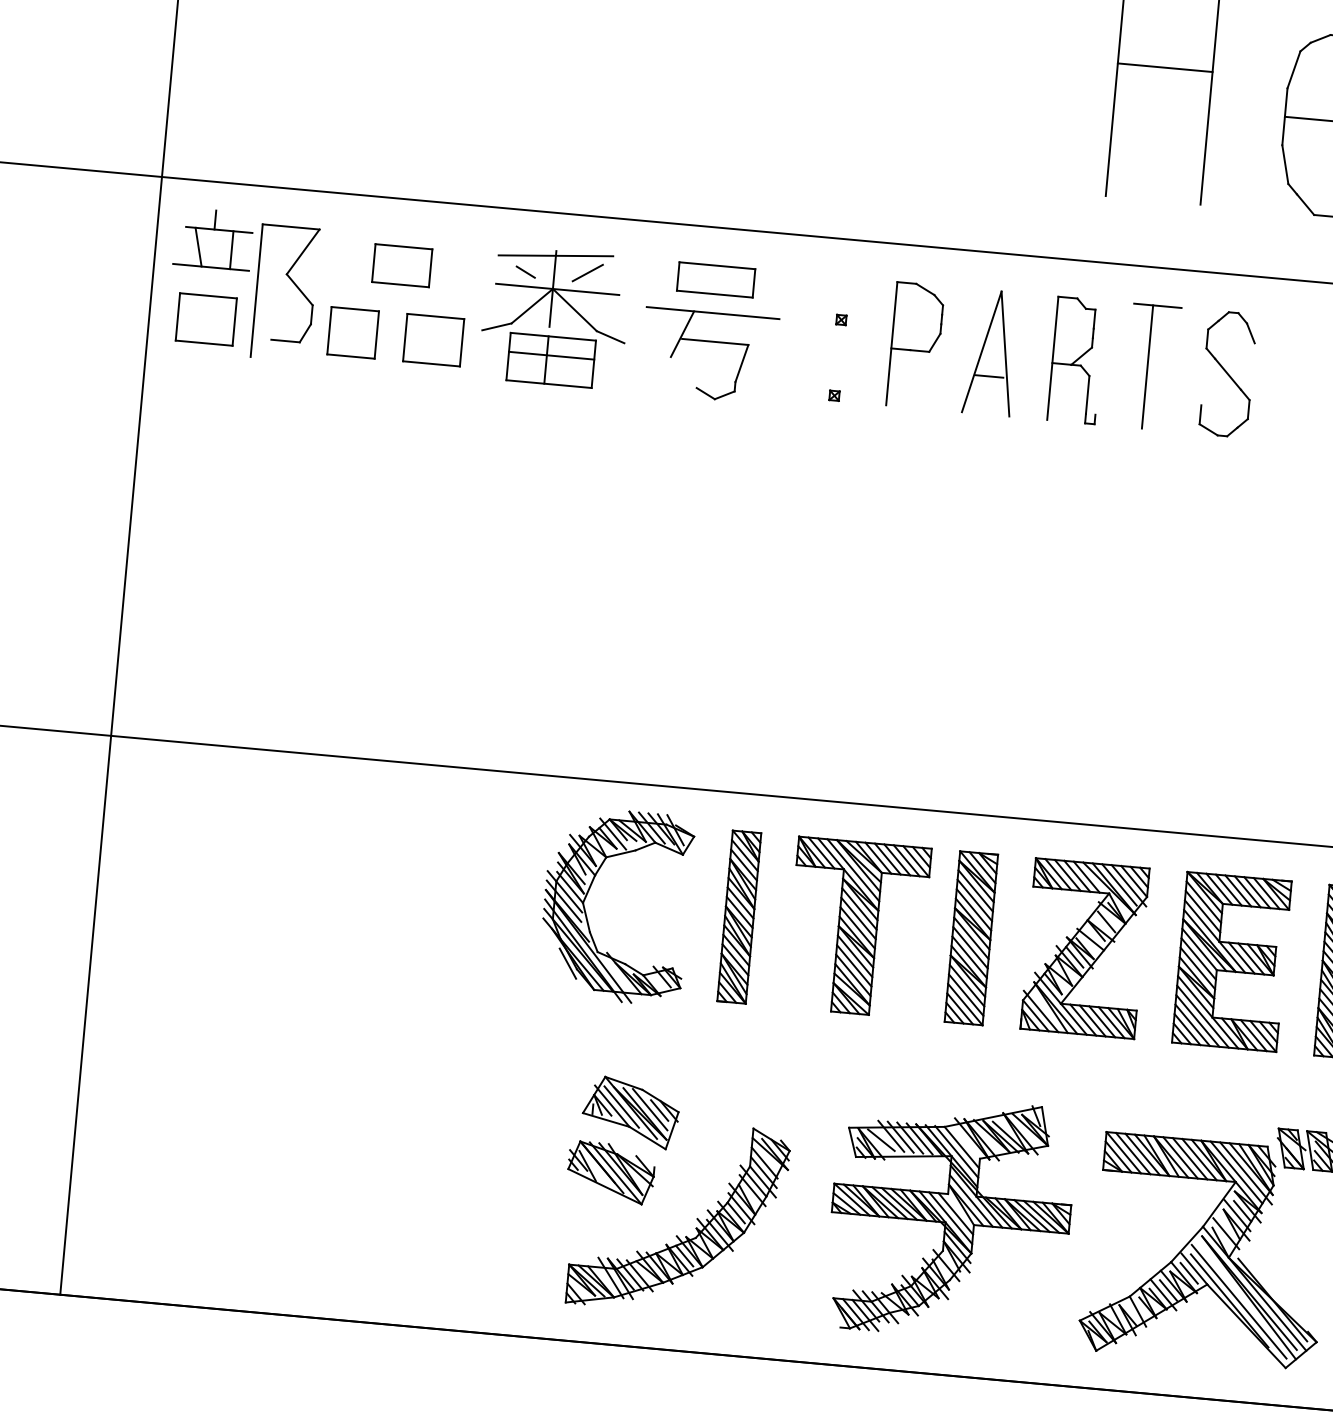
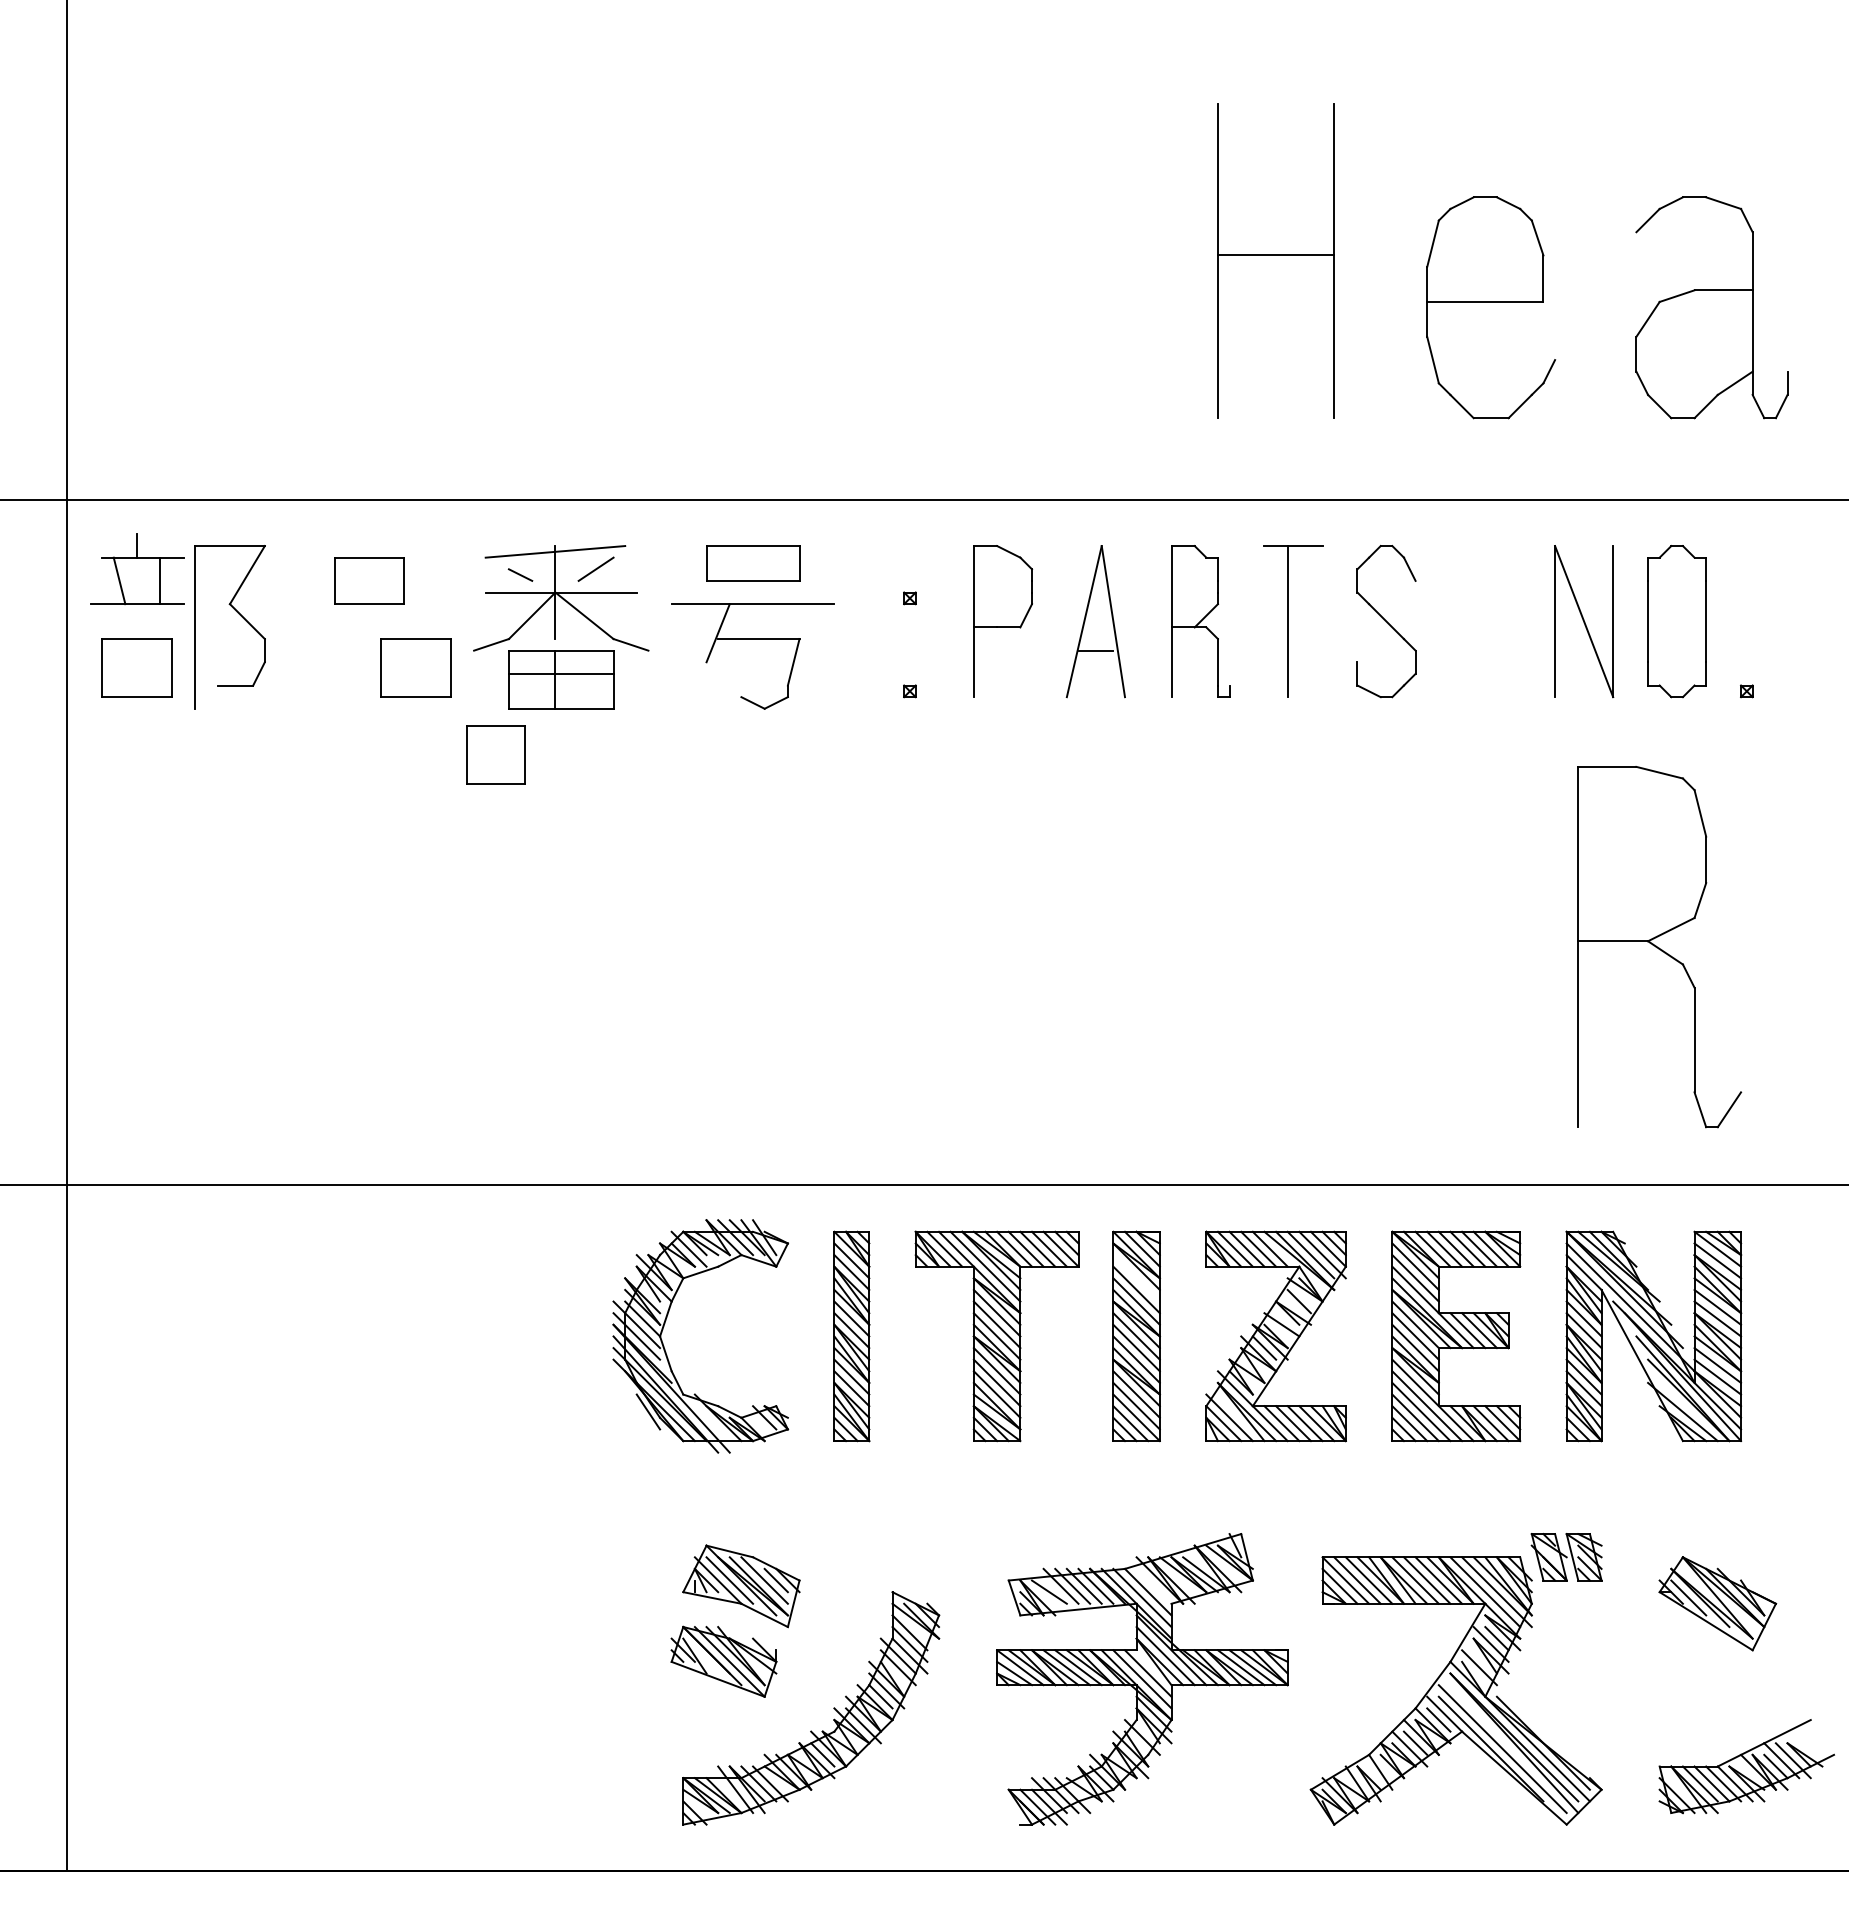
part: (352, 332) -> (495, 754), moved
line: (975, 891) -> (1136, 1278), removed

